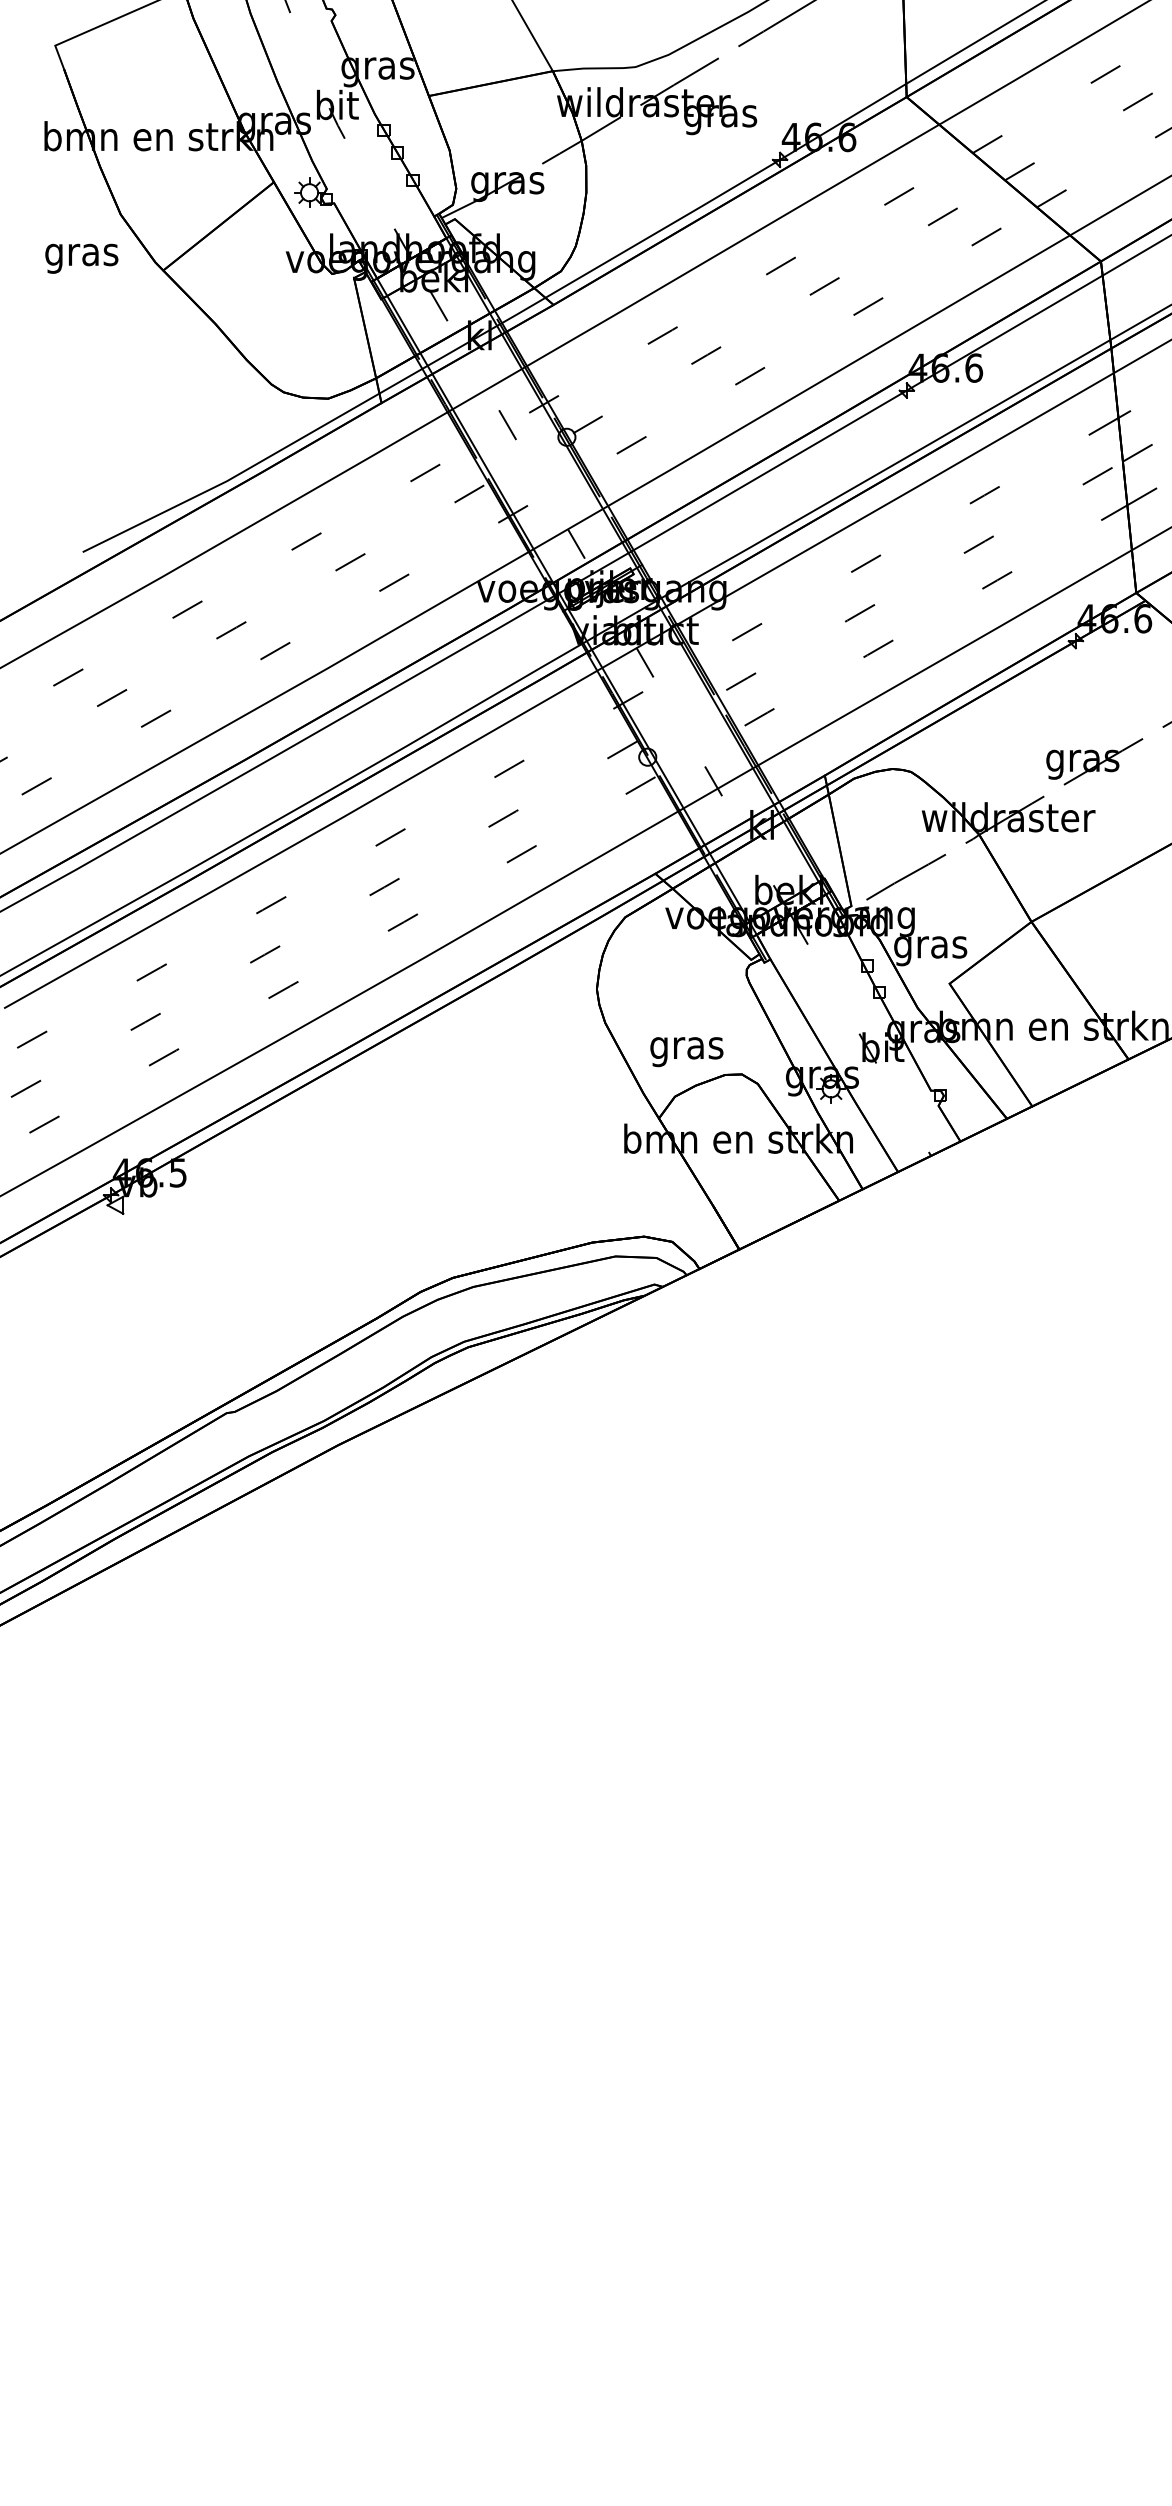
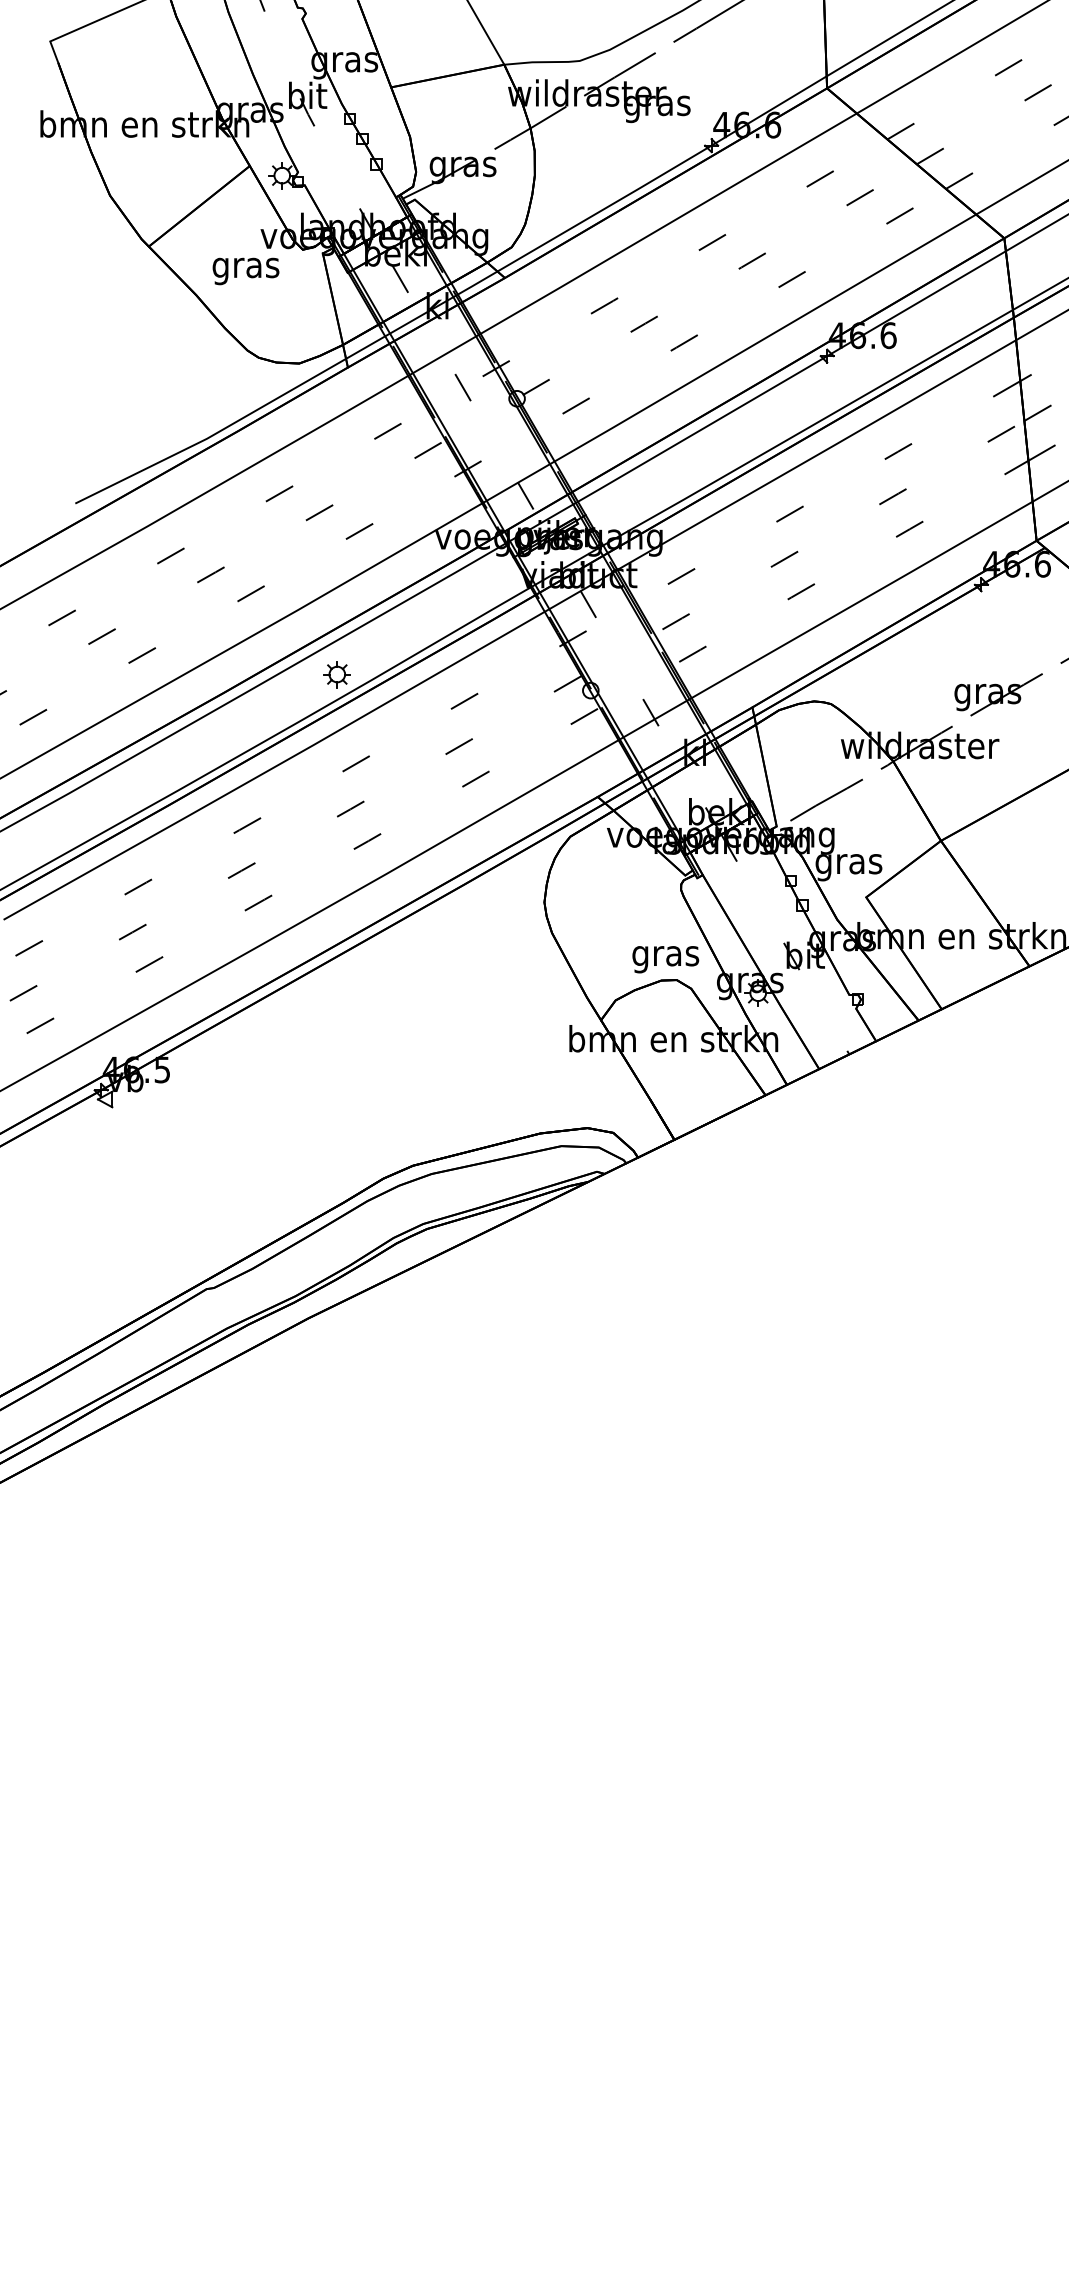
text: (81, 258) -> (245, 271), moved
part: (369, 739) -> (336, 674), added
text: (686, 1052) -> (665, 960), moved

